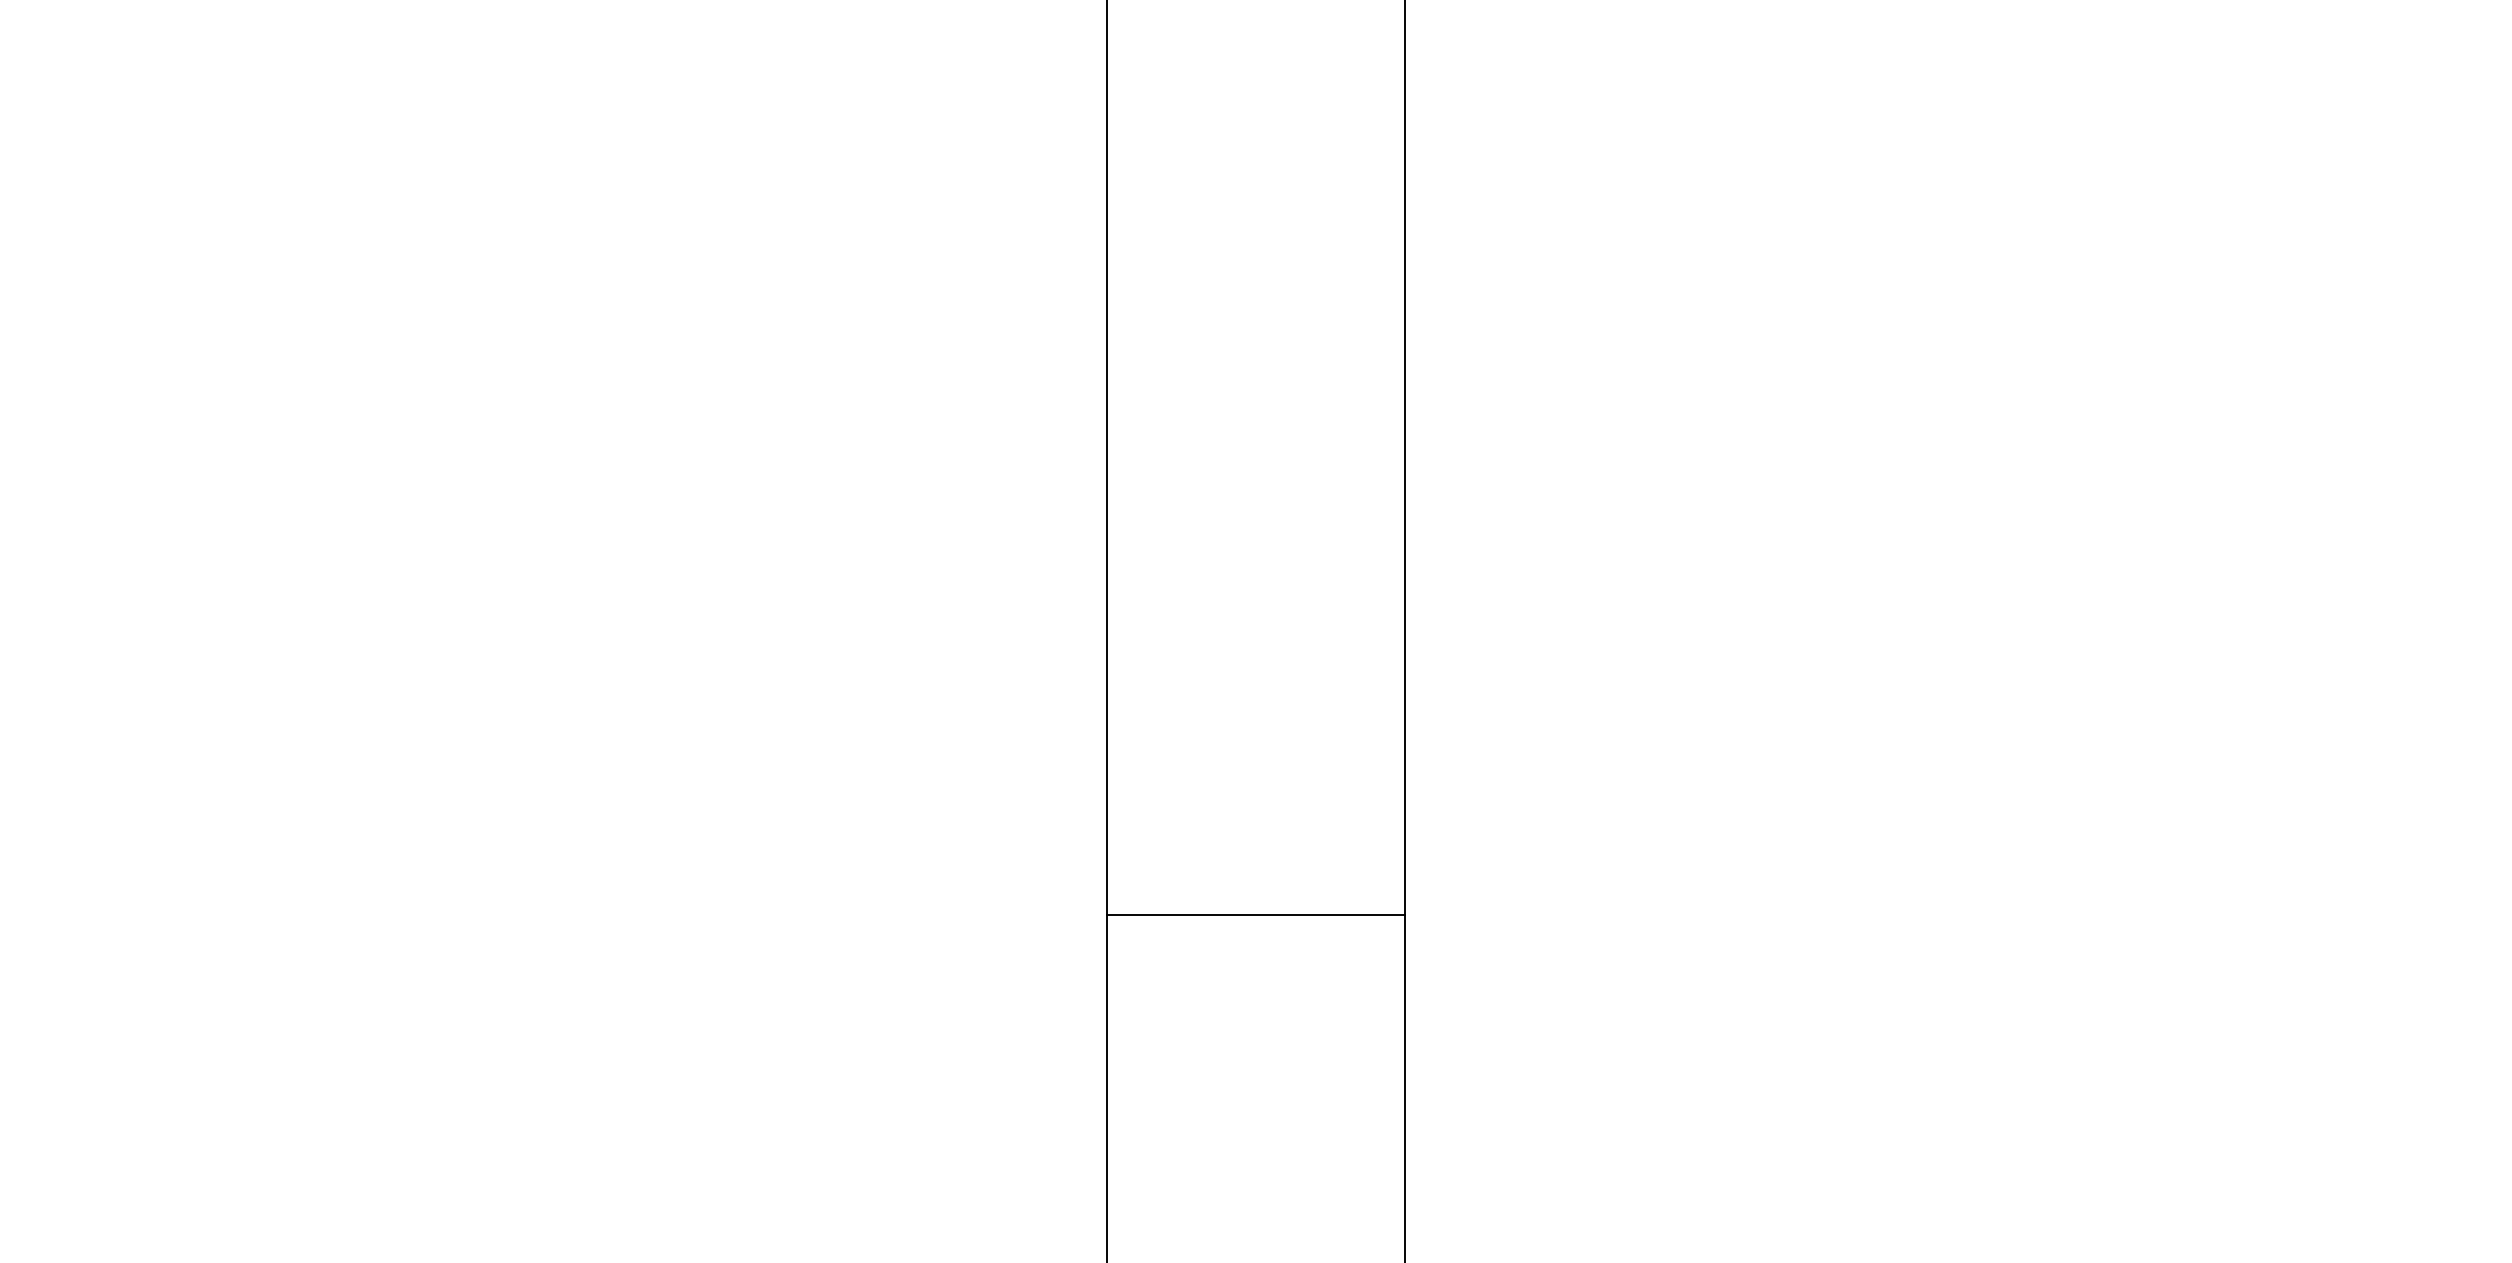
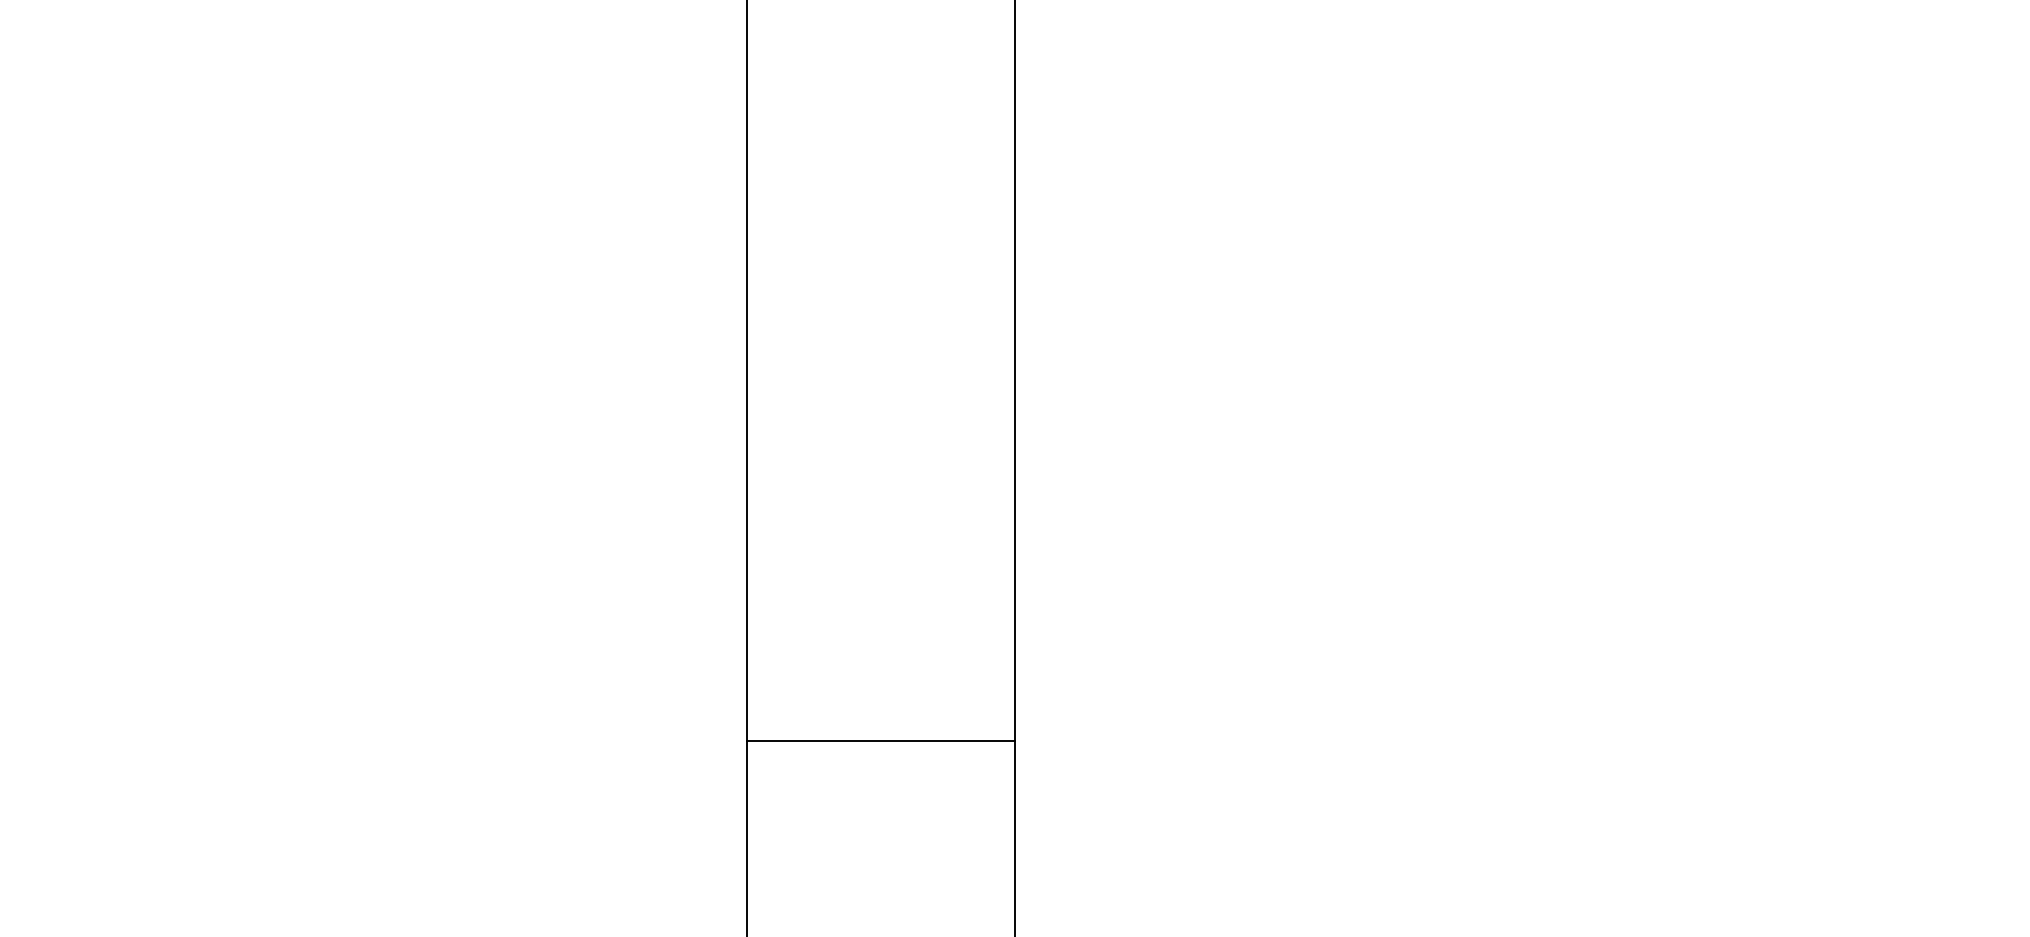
line: (1255, 914) -> (880, 740), moved

